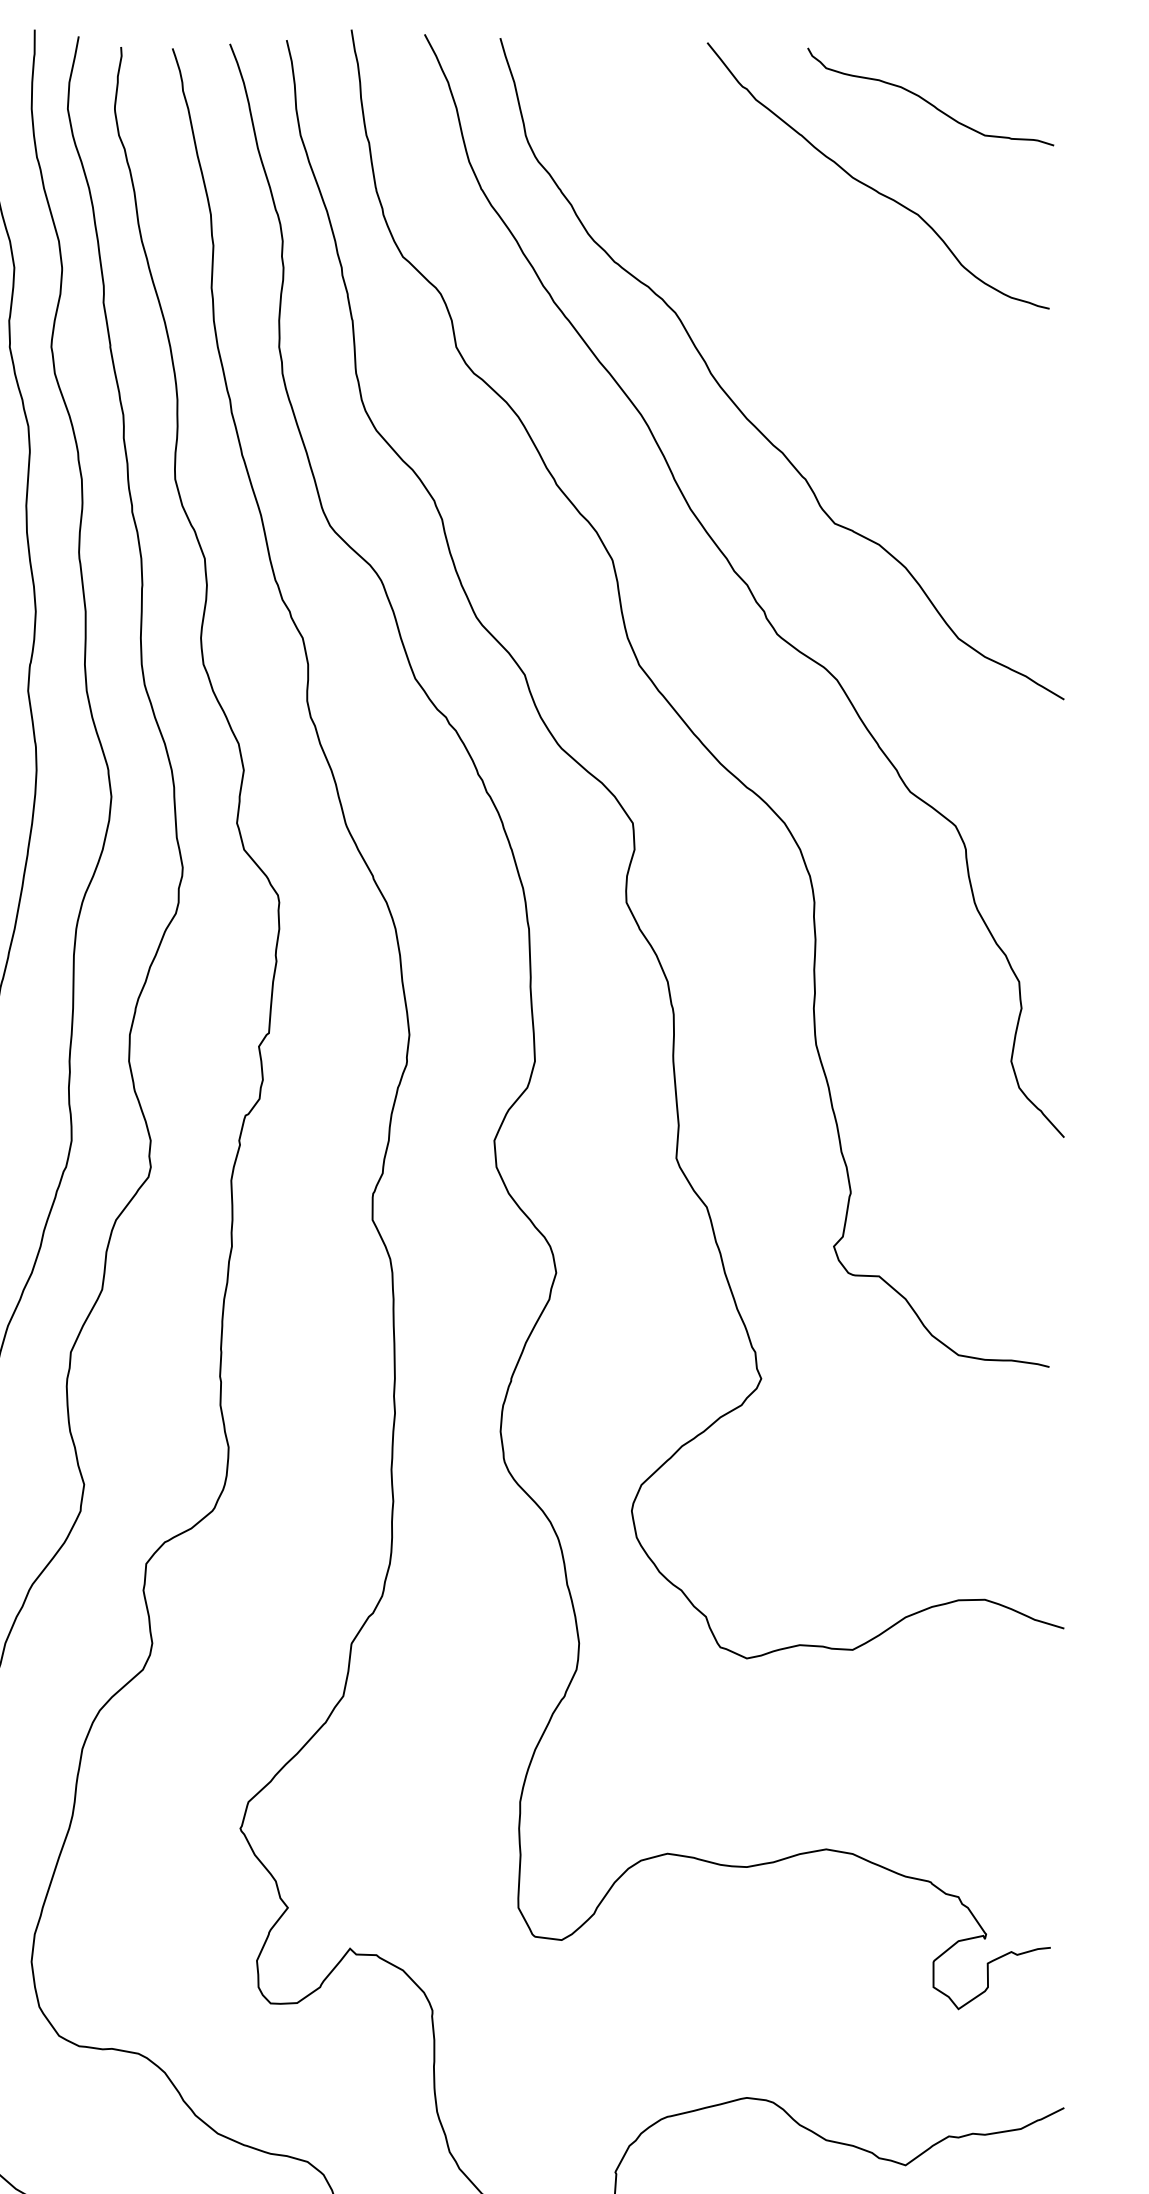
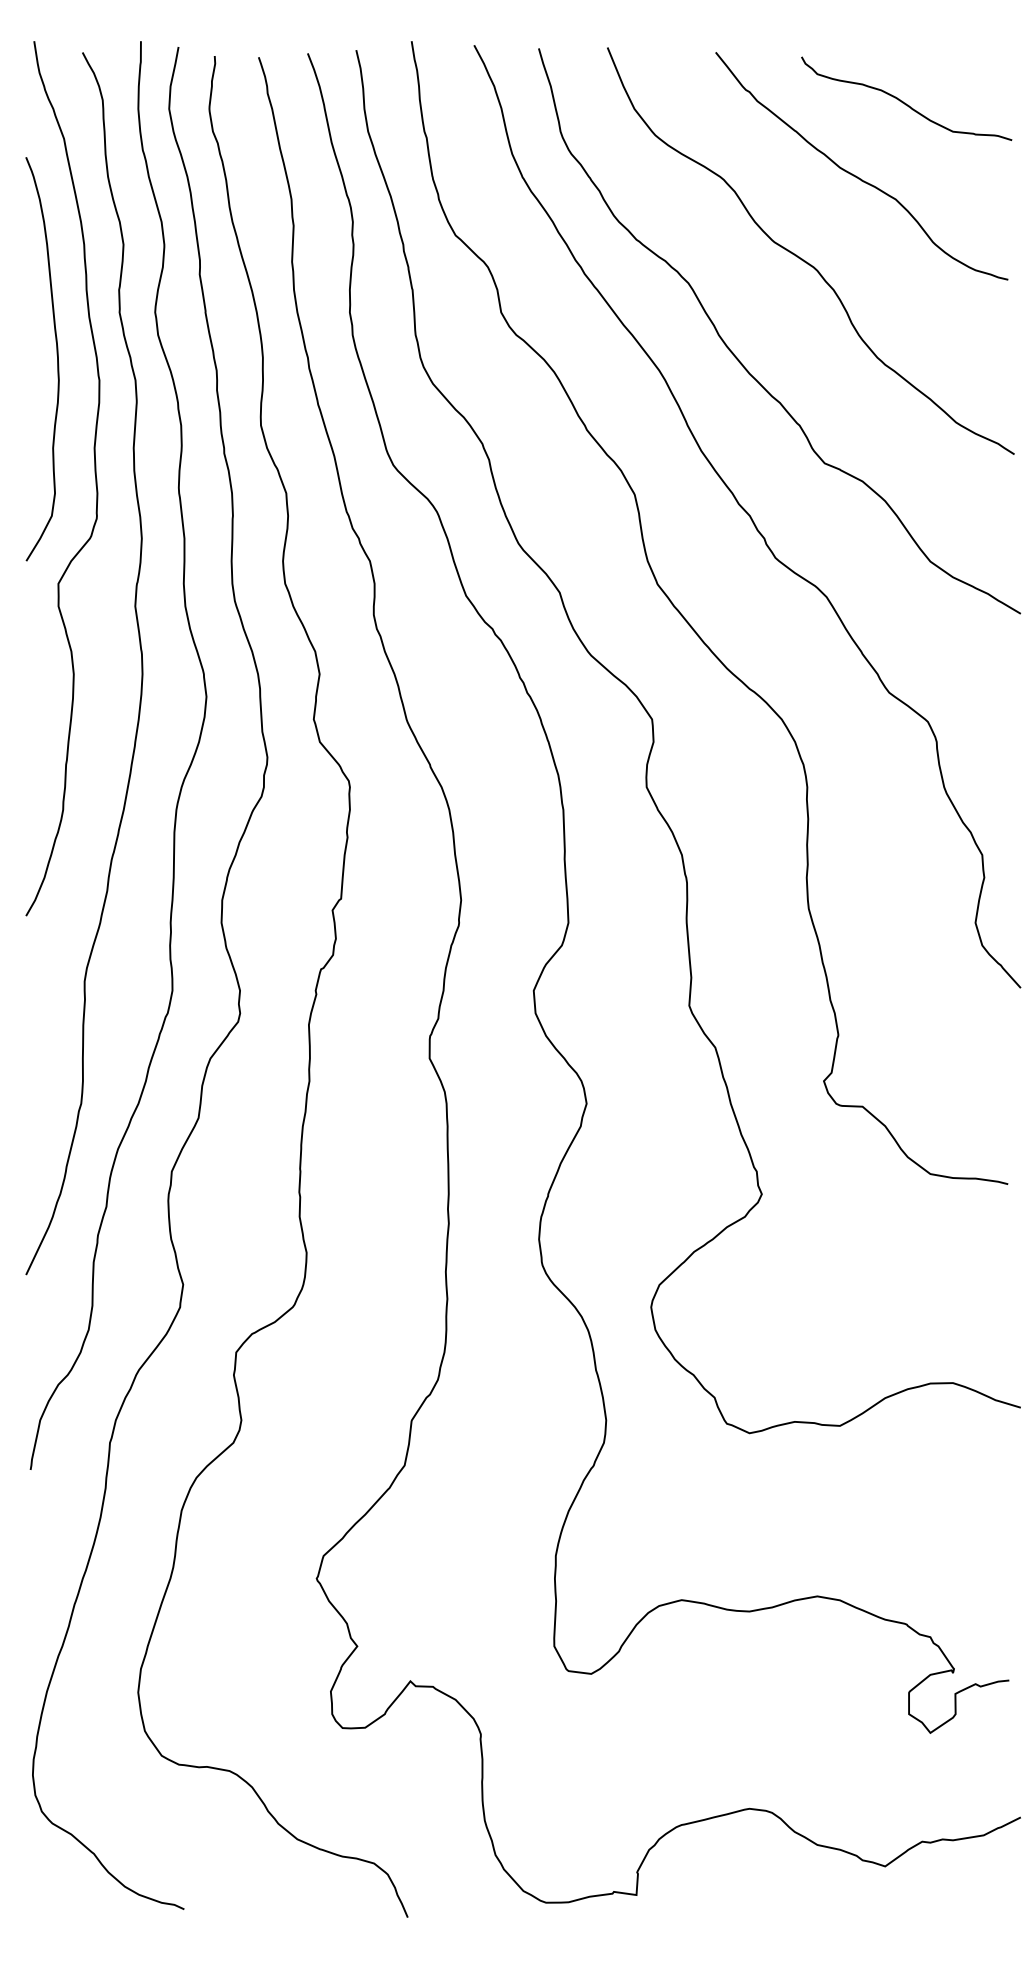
curve: (812, 286) -> (805, 260), added

